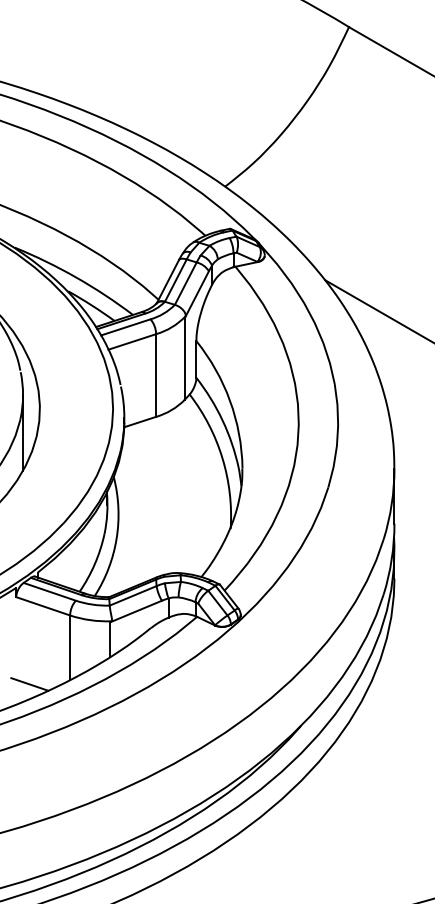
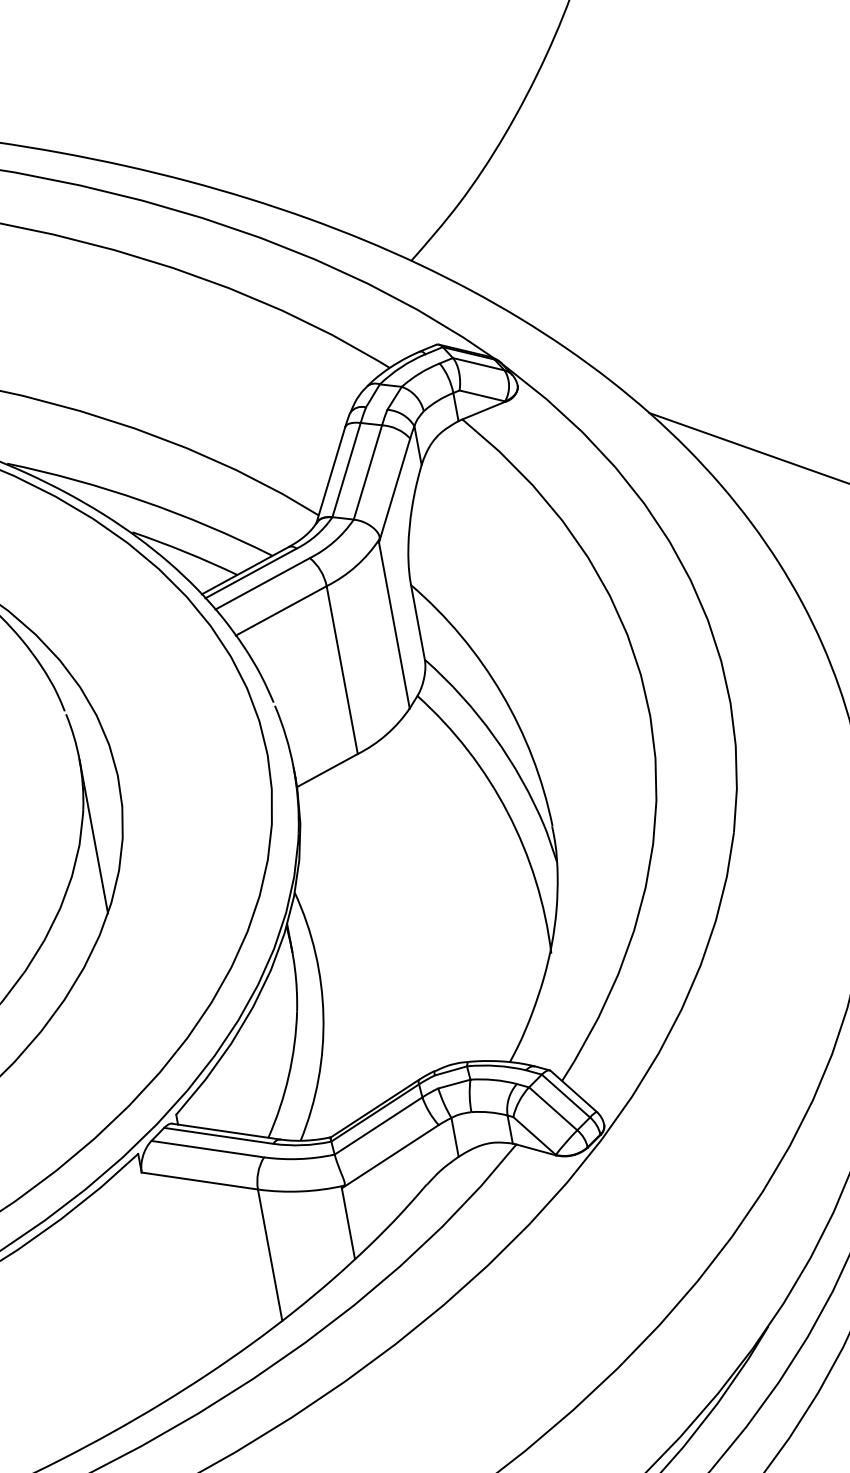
line: (29, 684) -> (201, 1344), removed

